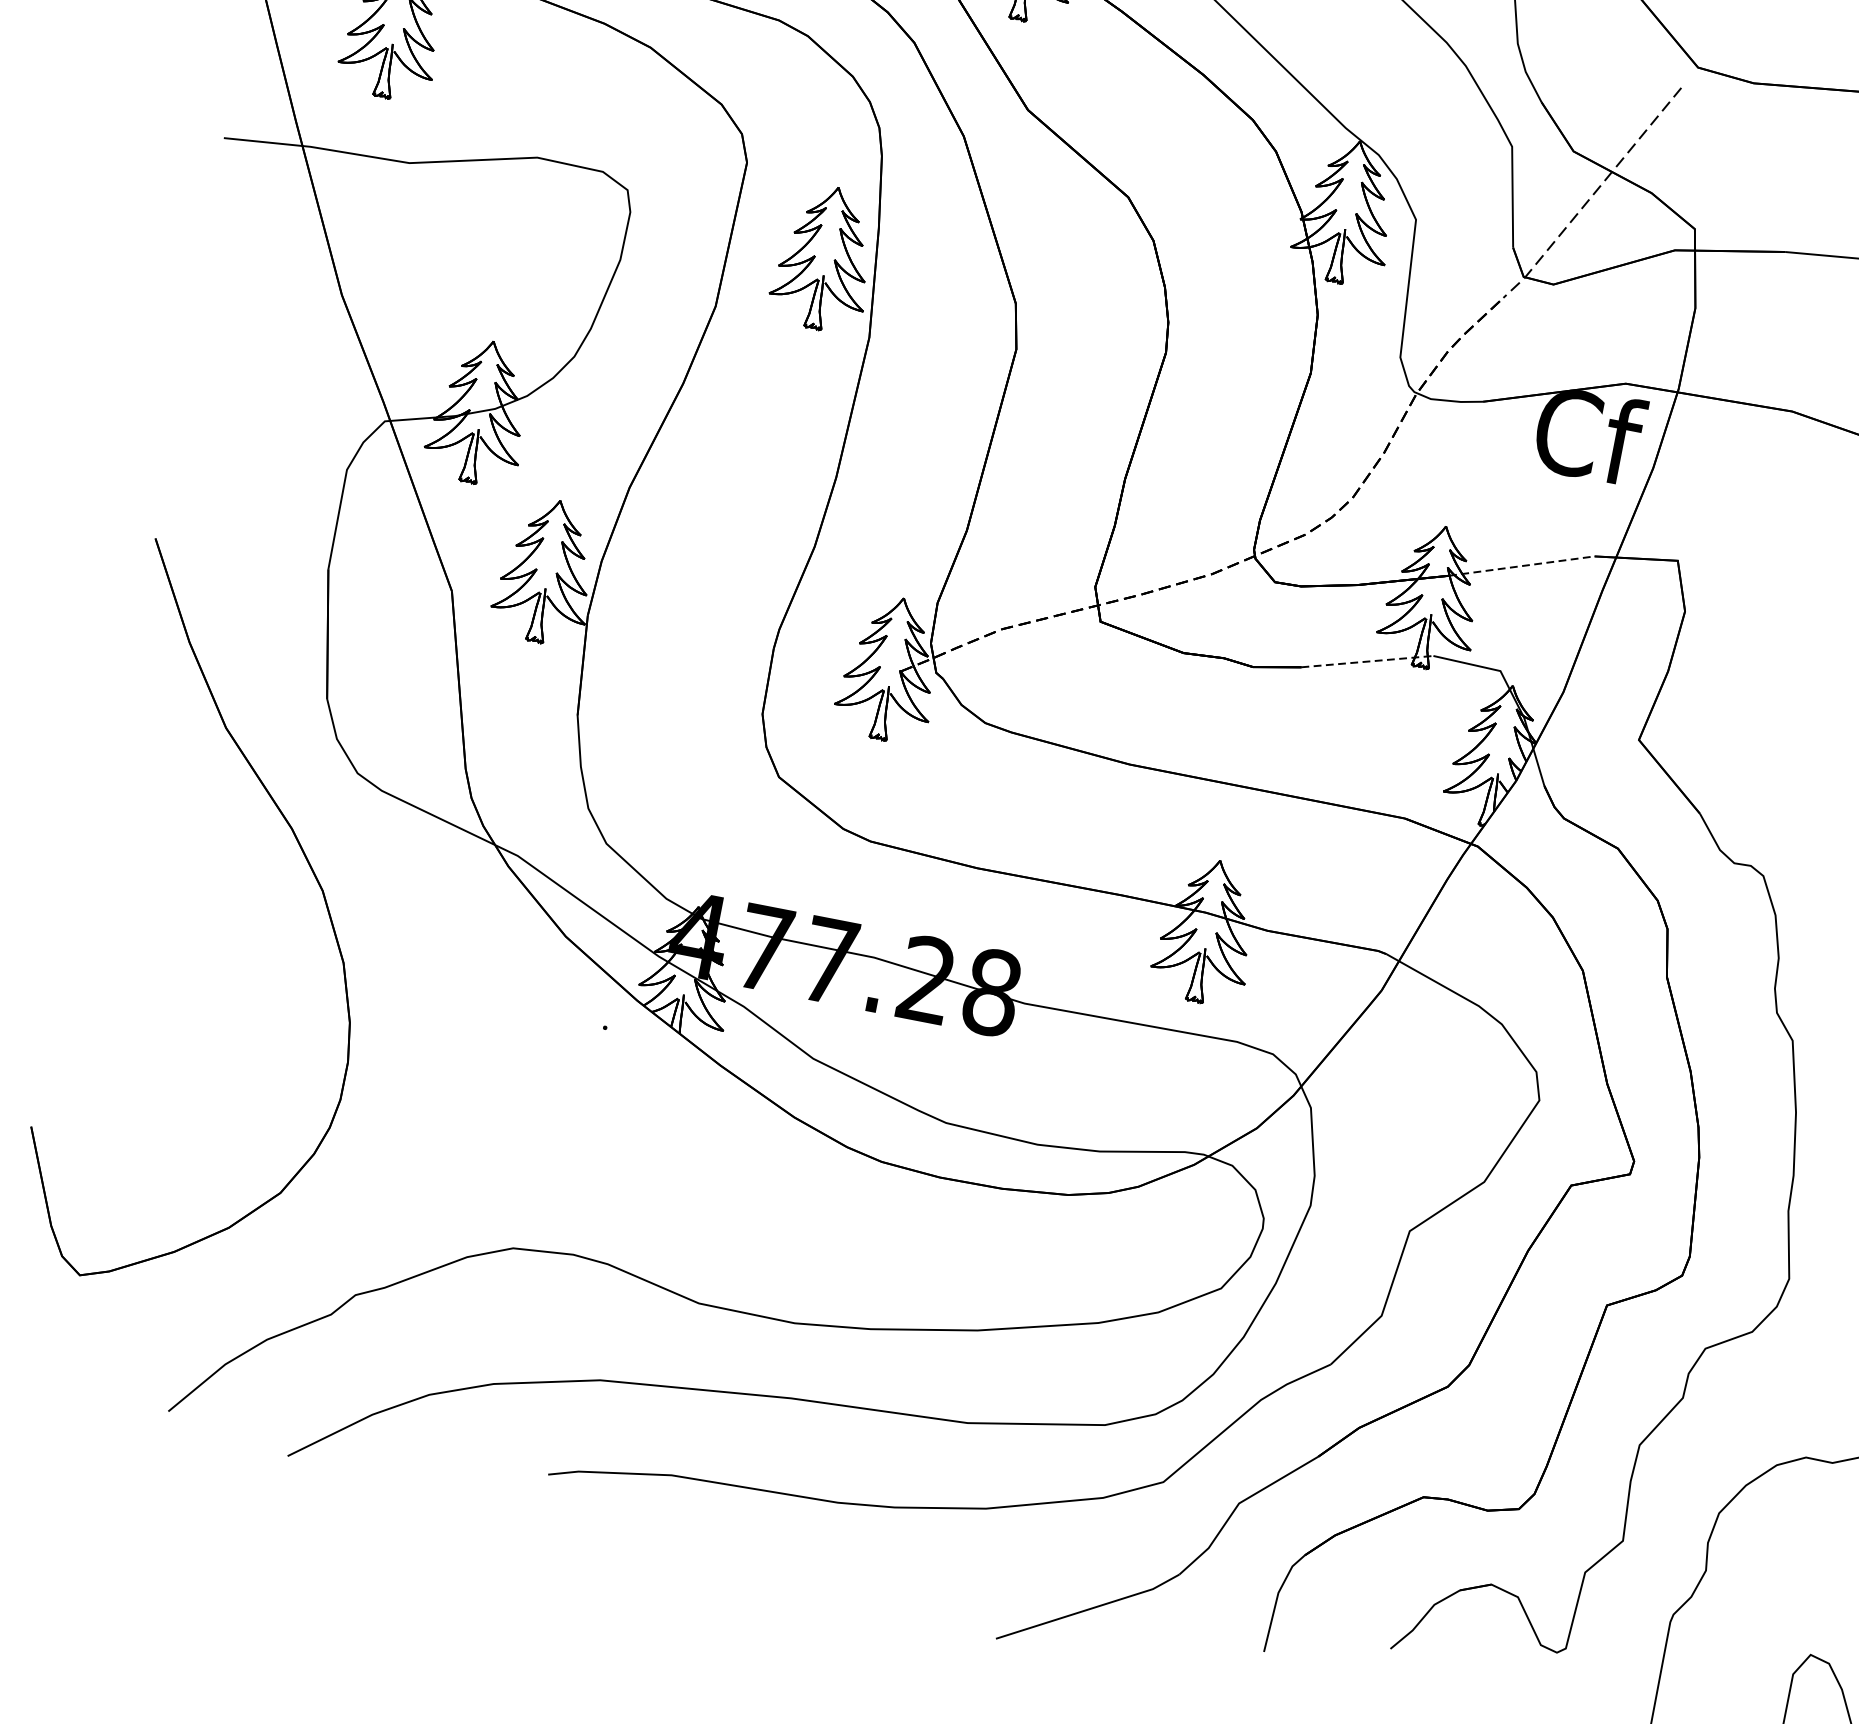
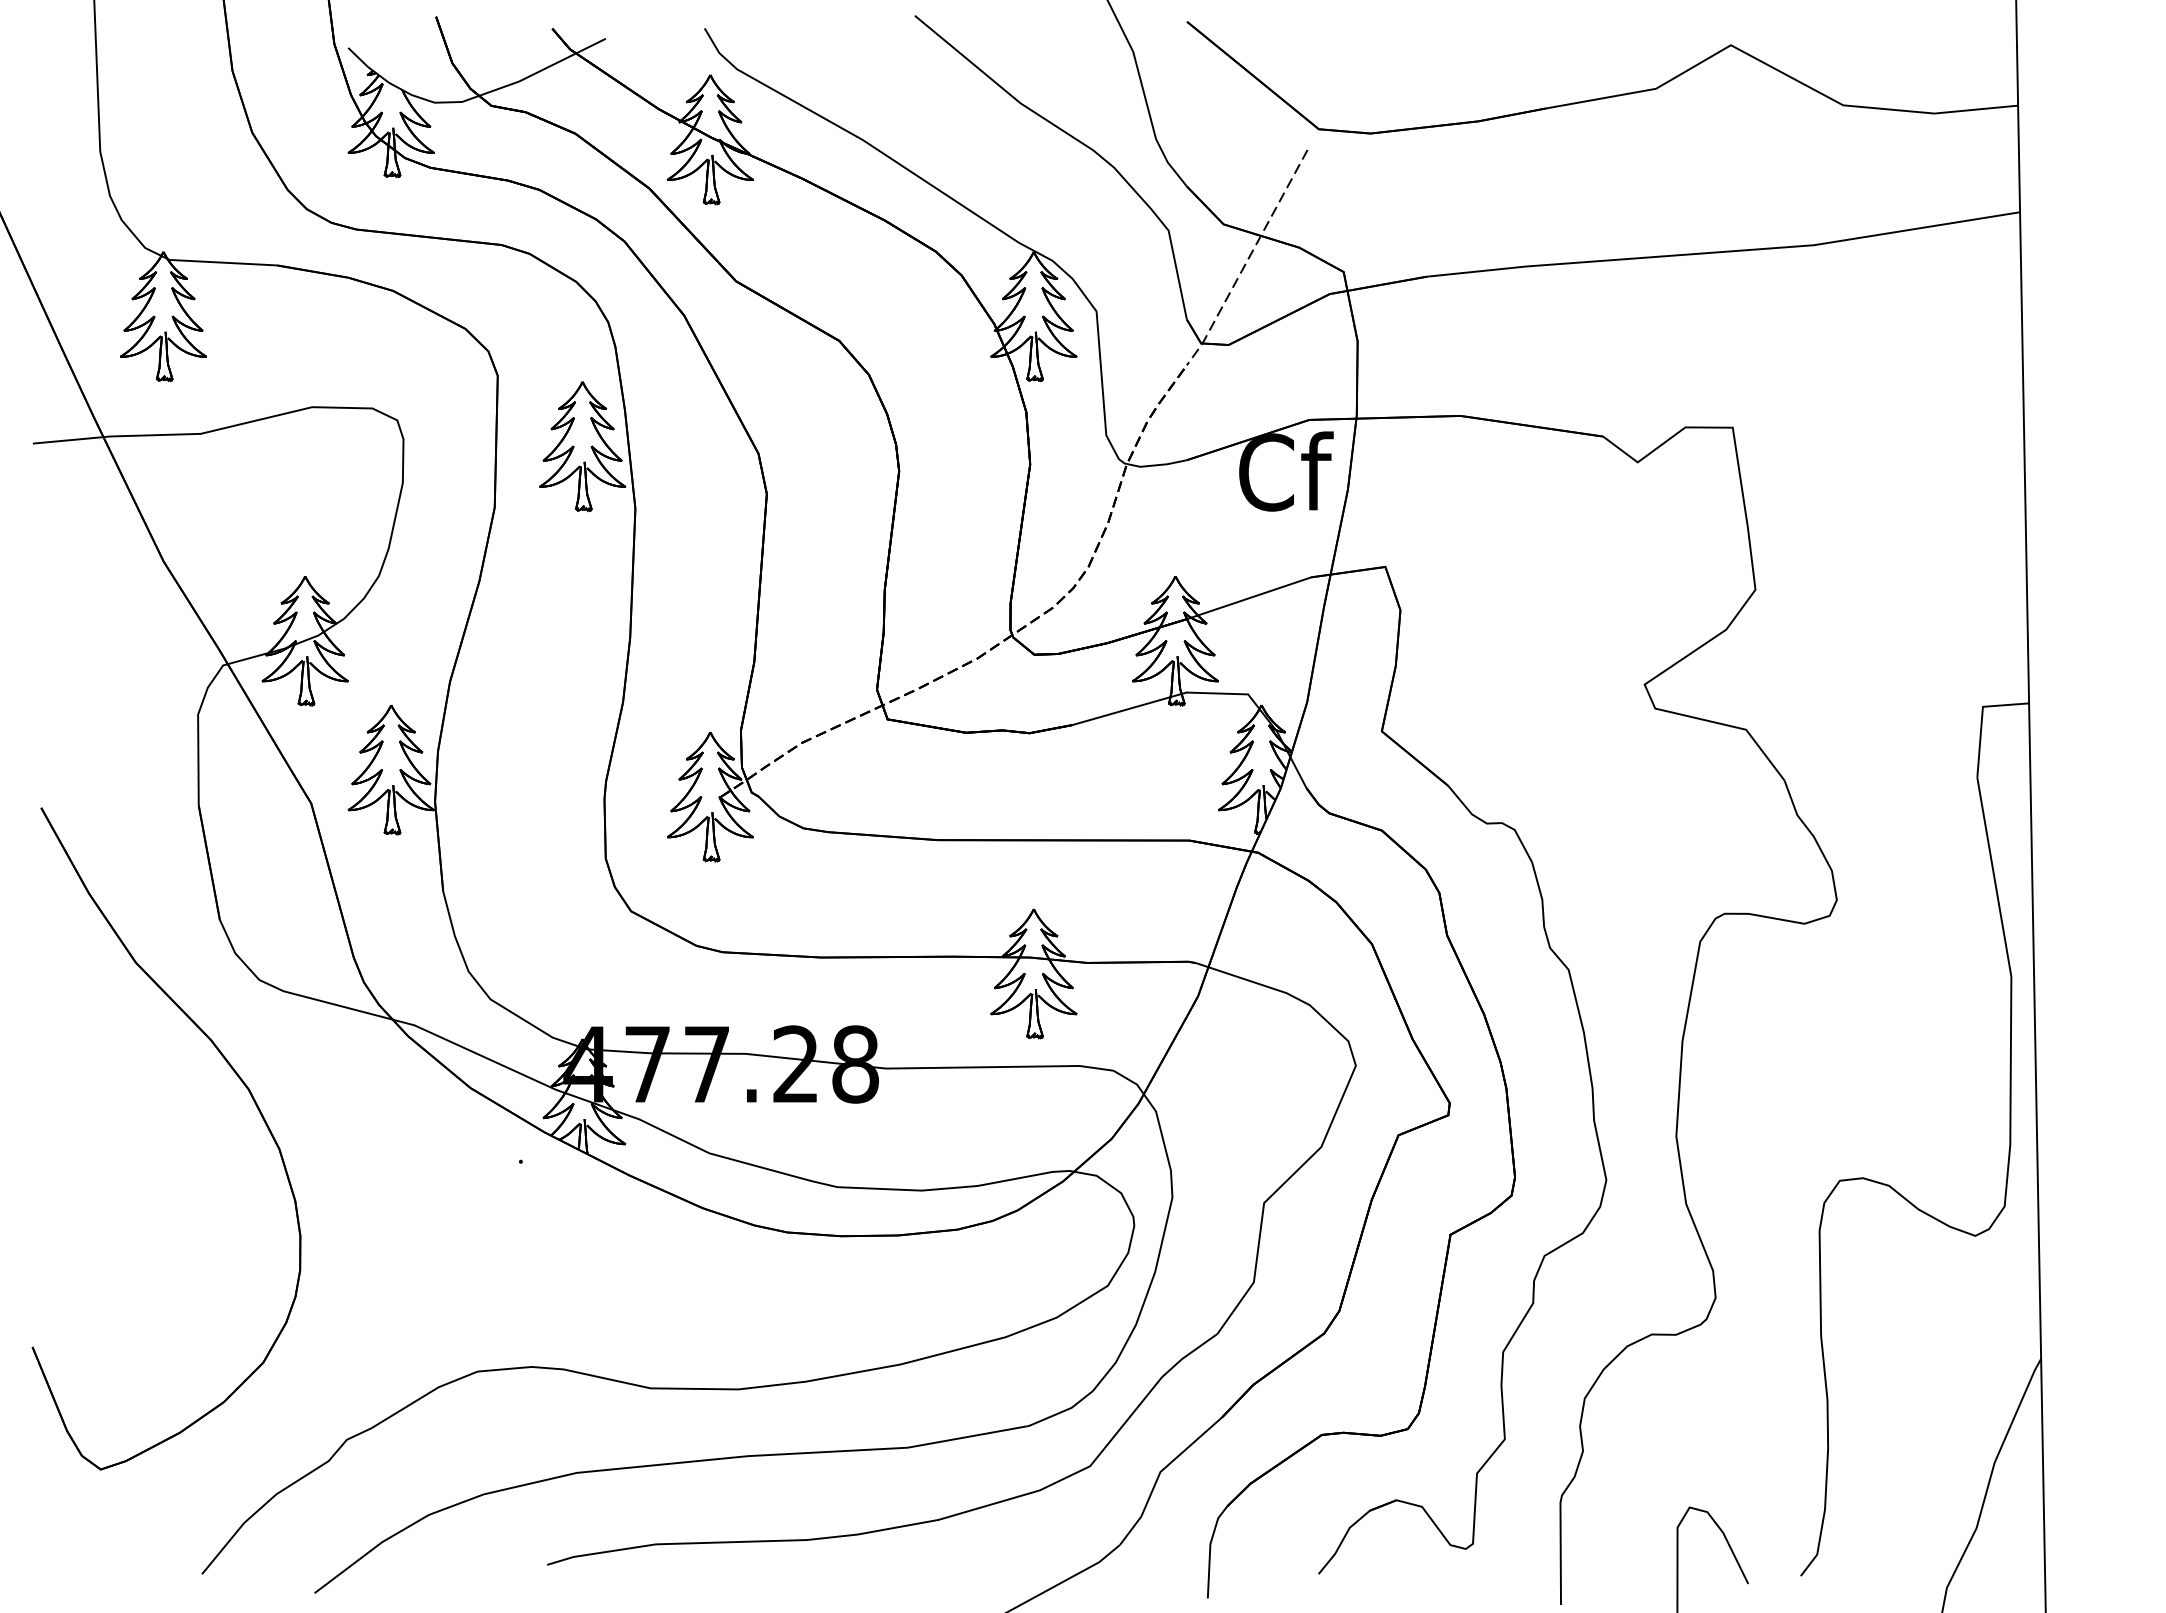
line: (1522, 566) -> (1249, 598), dashed -> solid
line: (1367, 661) -> (1129, 708), dashed -> solid

